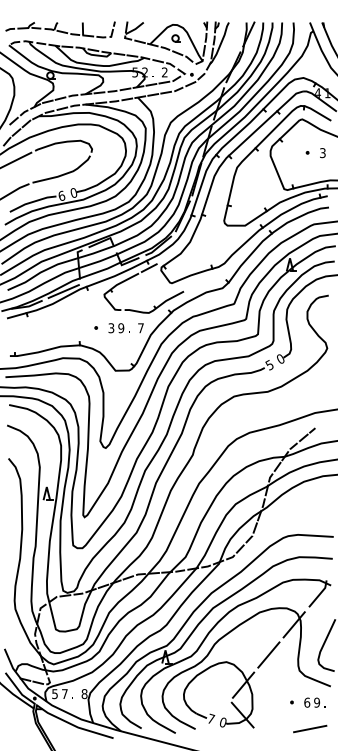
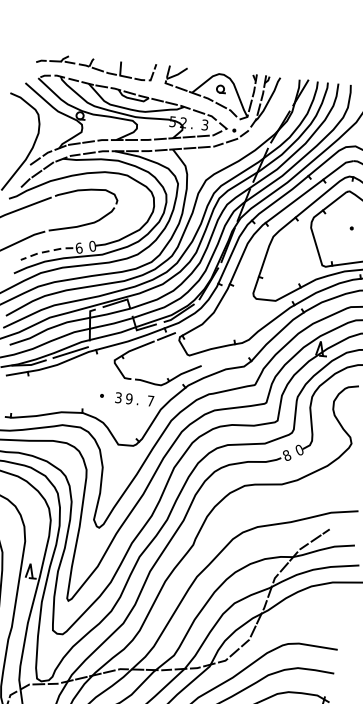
text: (164, 72) -> (204, 125), 2 -> 3
line: (32, 202) -> (46, 252), solid -> dashed
text: (269, 365) -> (286, 455), 5 -> 8

